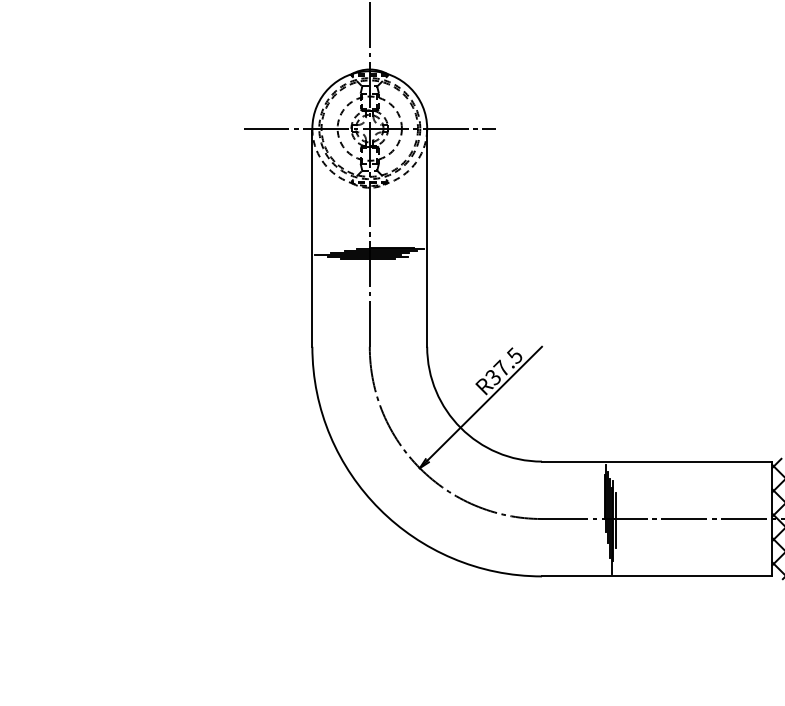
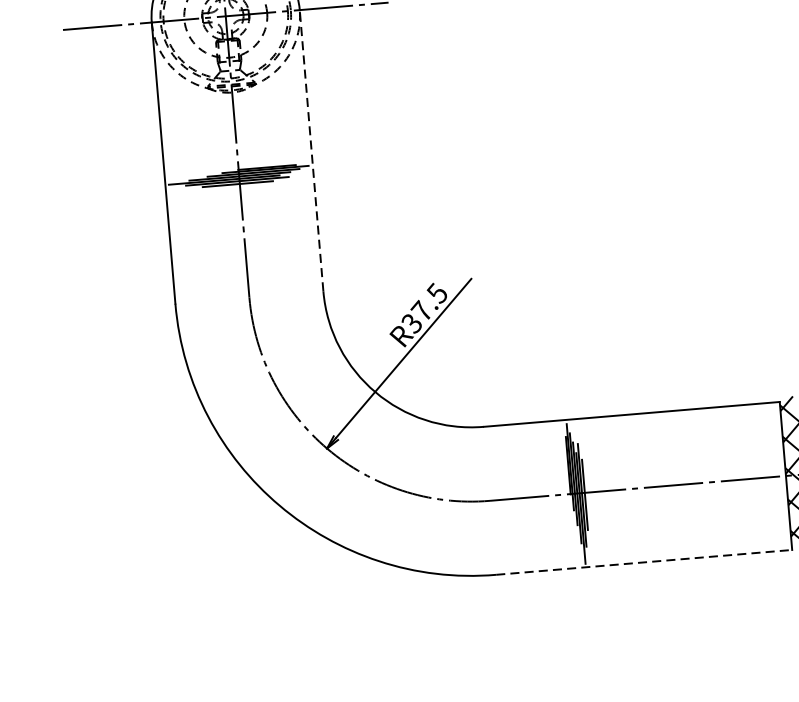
line: (427, 237) -> (311, 150), solid -> dashed
line: (656, 576) -> (643, 562), solid -> dashed

